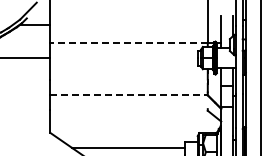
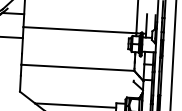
line: (129, 42) -> (80, 29), dashed -> solid
line: (129, 95) -> (78, 67), dashed -> solid

